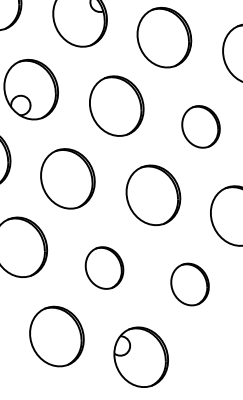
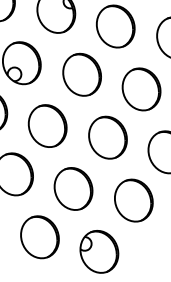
part: (200, 126) -> (141, 89), size x1.43
part: (104, 267) -> (73, 188), size x1.43
part: (189, 284) -> (133, 200), size x1.43

